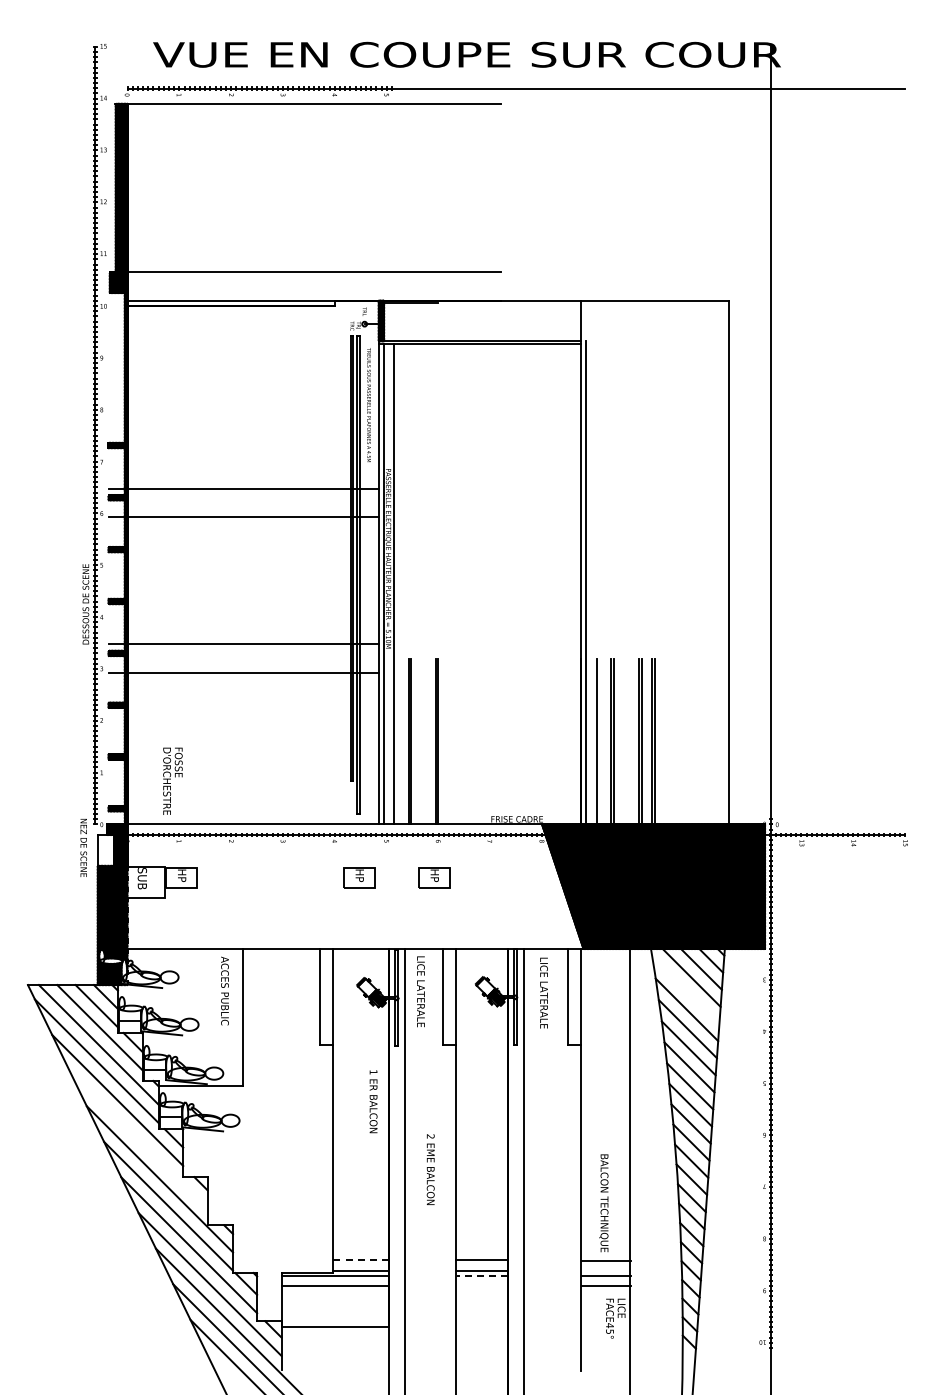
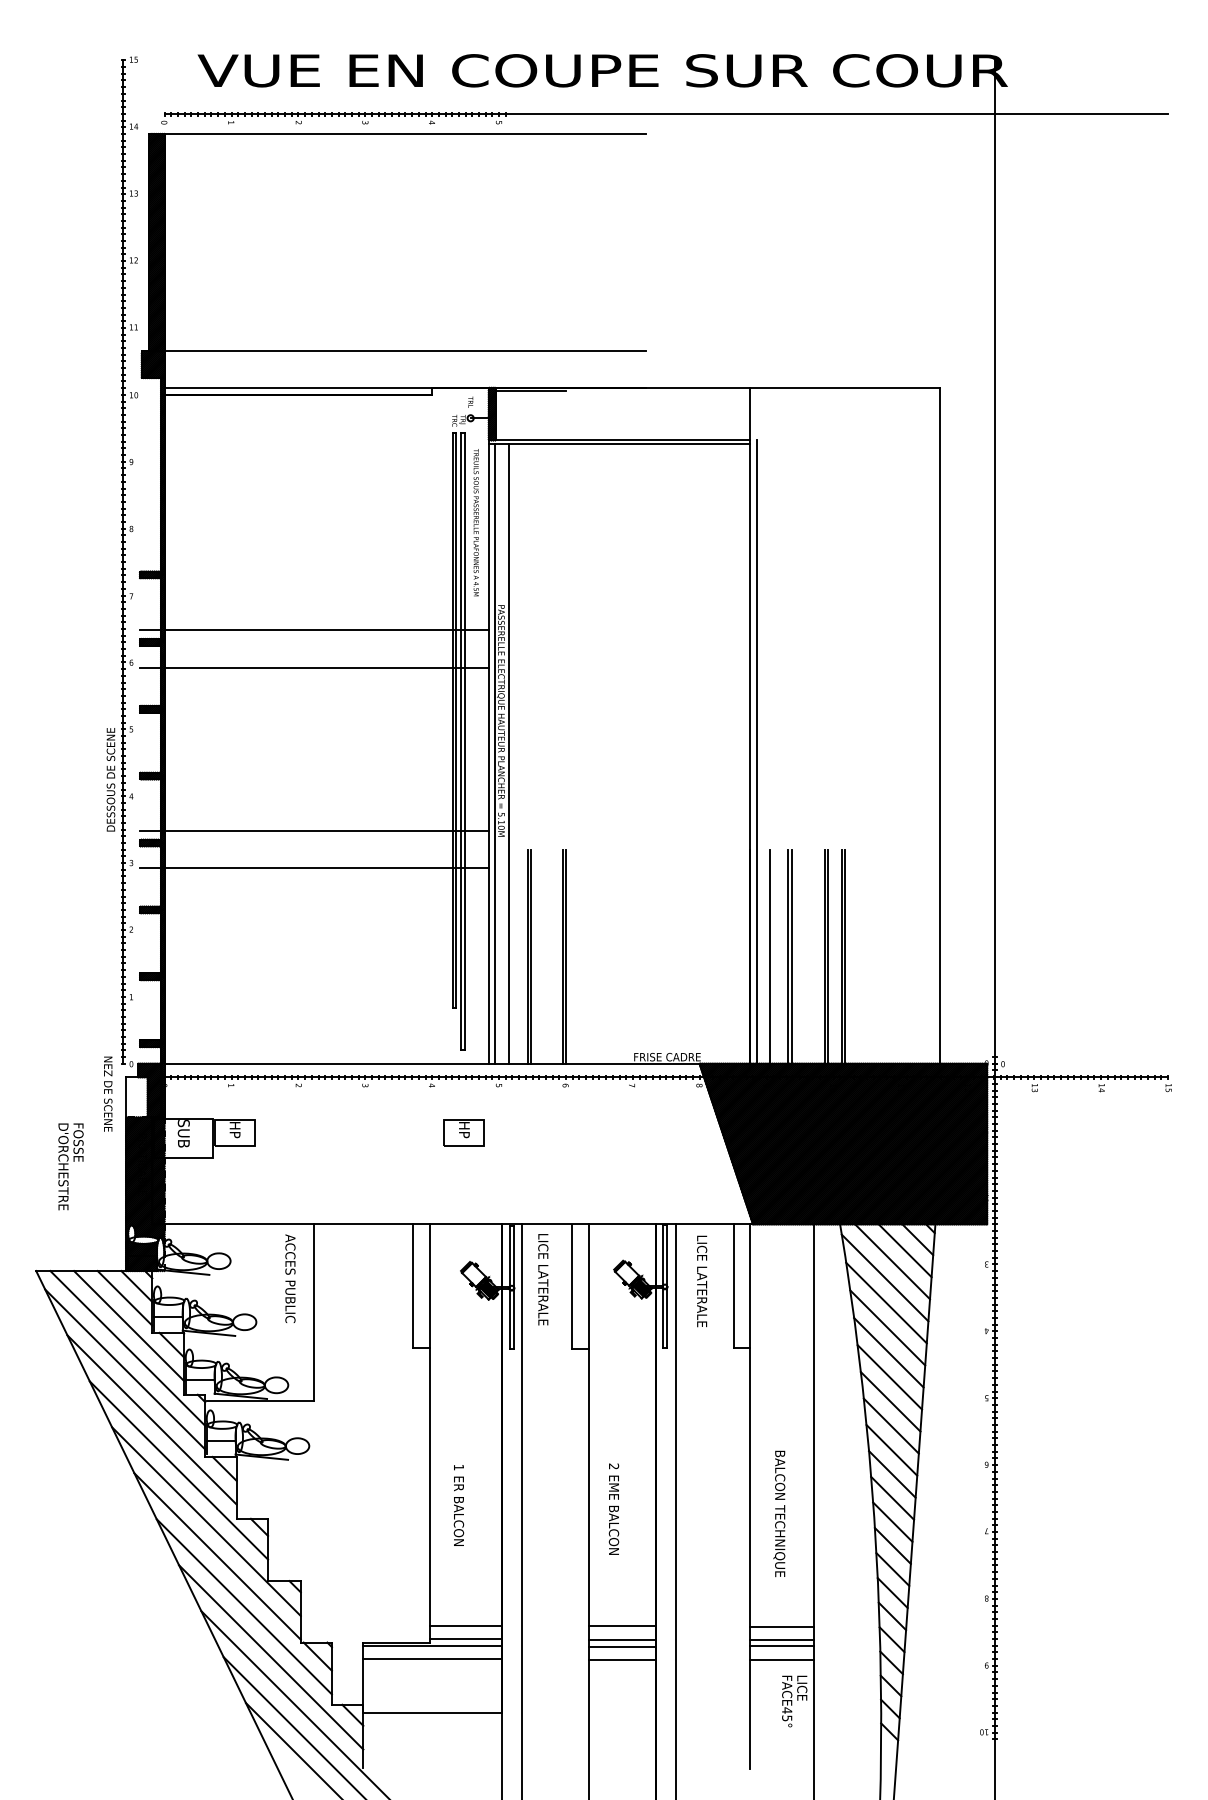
text: (172, 780) -> (70, 1165), moved
part: (434, 877) -> (560, 1132), removed
line: (685, 990) -> (884, 1278), added
text: (373, 1101) -> (458, 1505), moved
line: (138, 1139) -> (178, 1470), added
text: (430, 1169) -> (613, 1509), moved
text: (603, 1203) -> (778, 1514), moved
line: (360, 1260) -> (465, 1626), dashed -> solid
line: (605, 1270) -> (781, 1639), added
line: (482, 1276) -> (622, 1647), dashed -> solid
line: (482, 1286) -> (622, 1659), added

